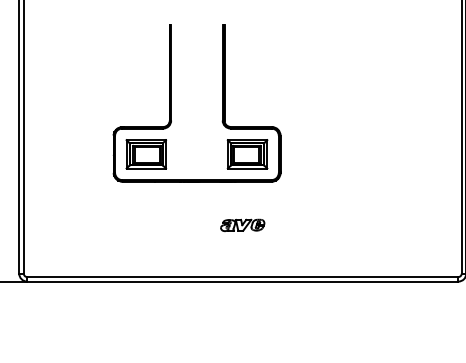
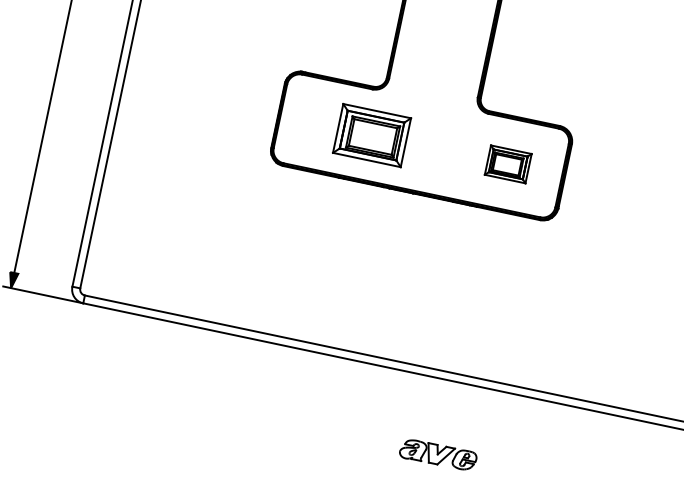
part: (146, 154) -> (372, 135), moved
part: (247, 154) -> (508, 164), size x0.6
part: (242, 224) -> (438, 453), moved

